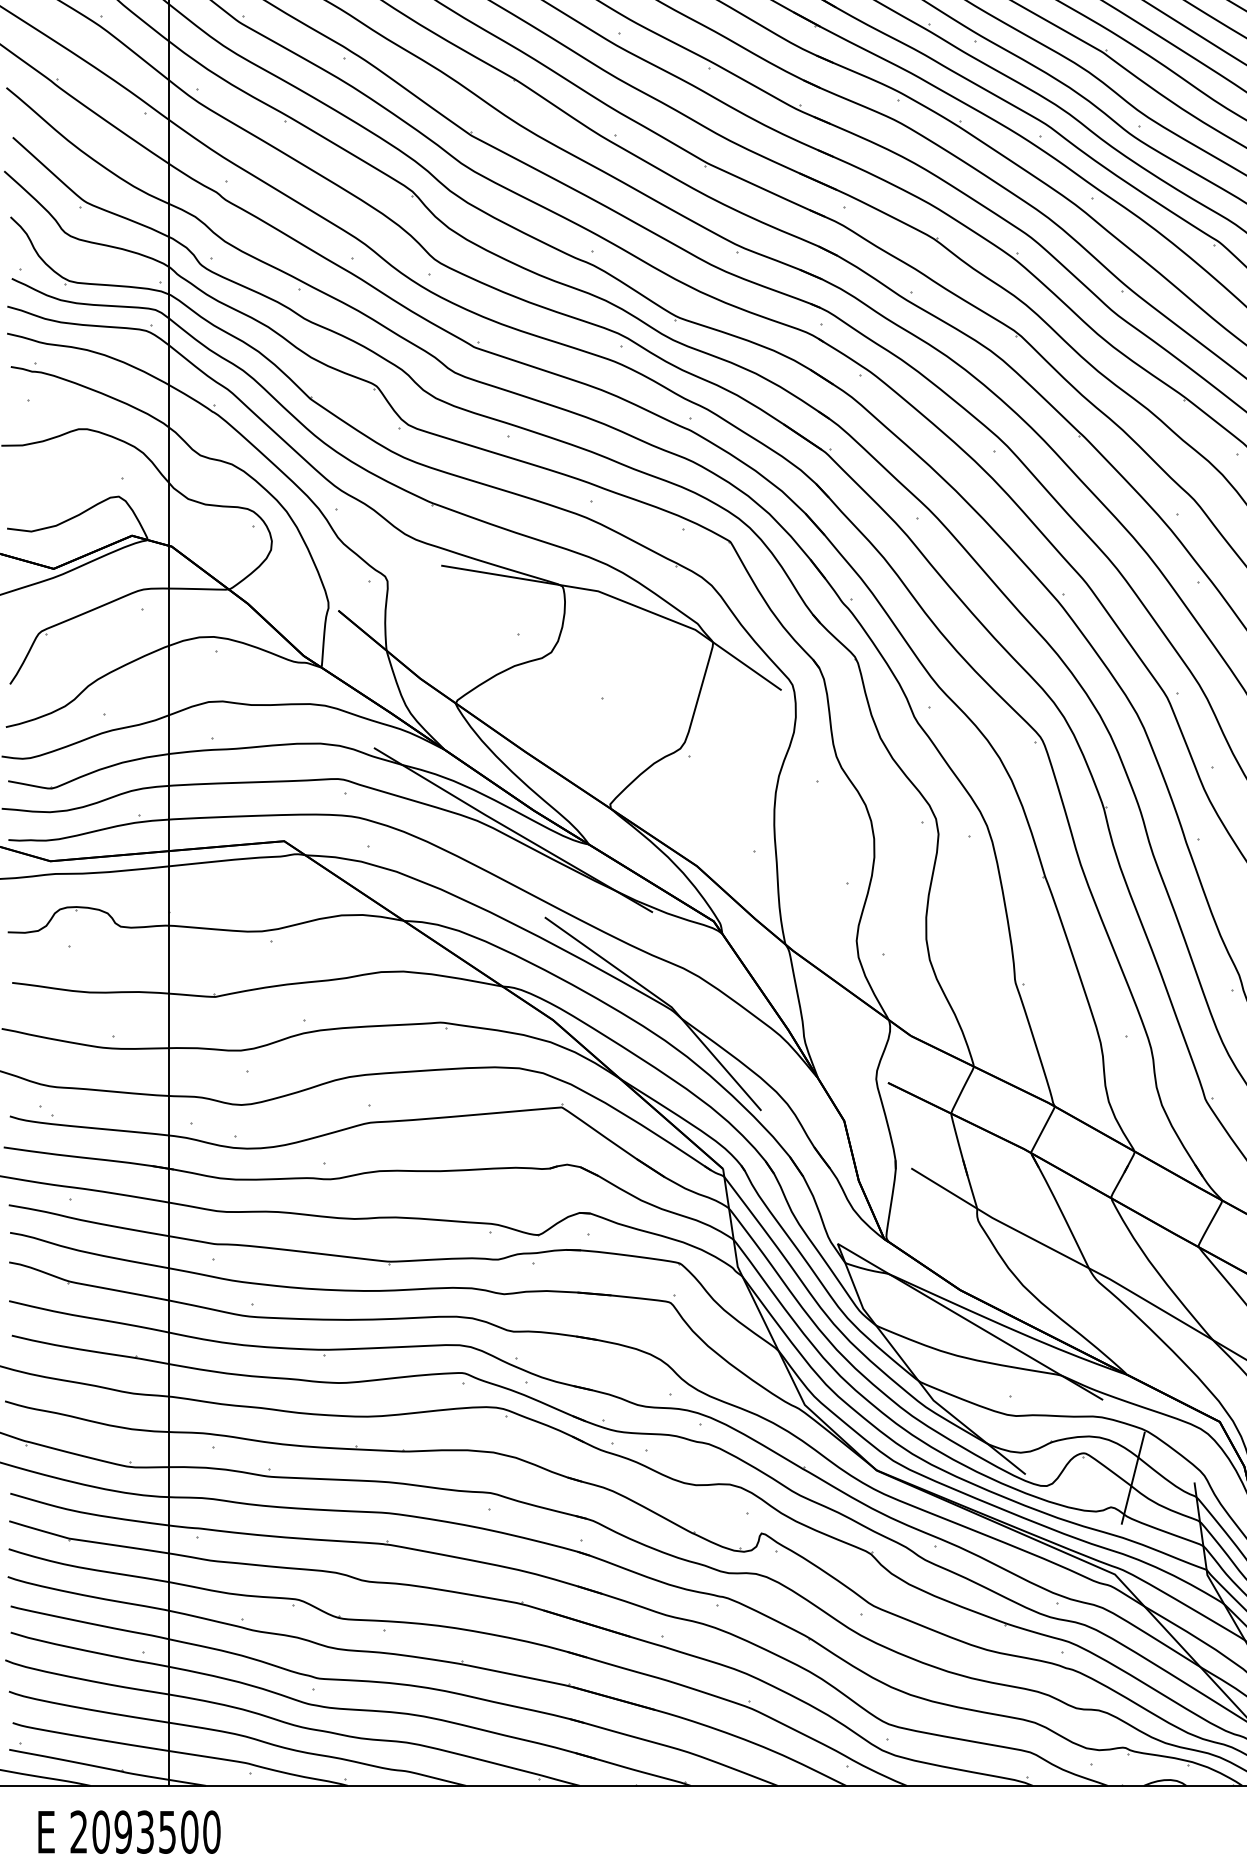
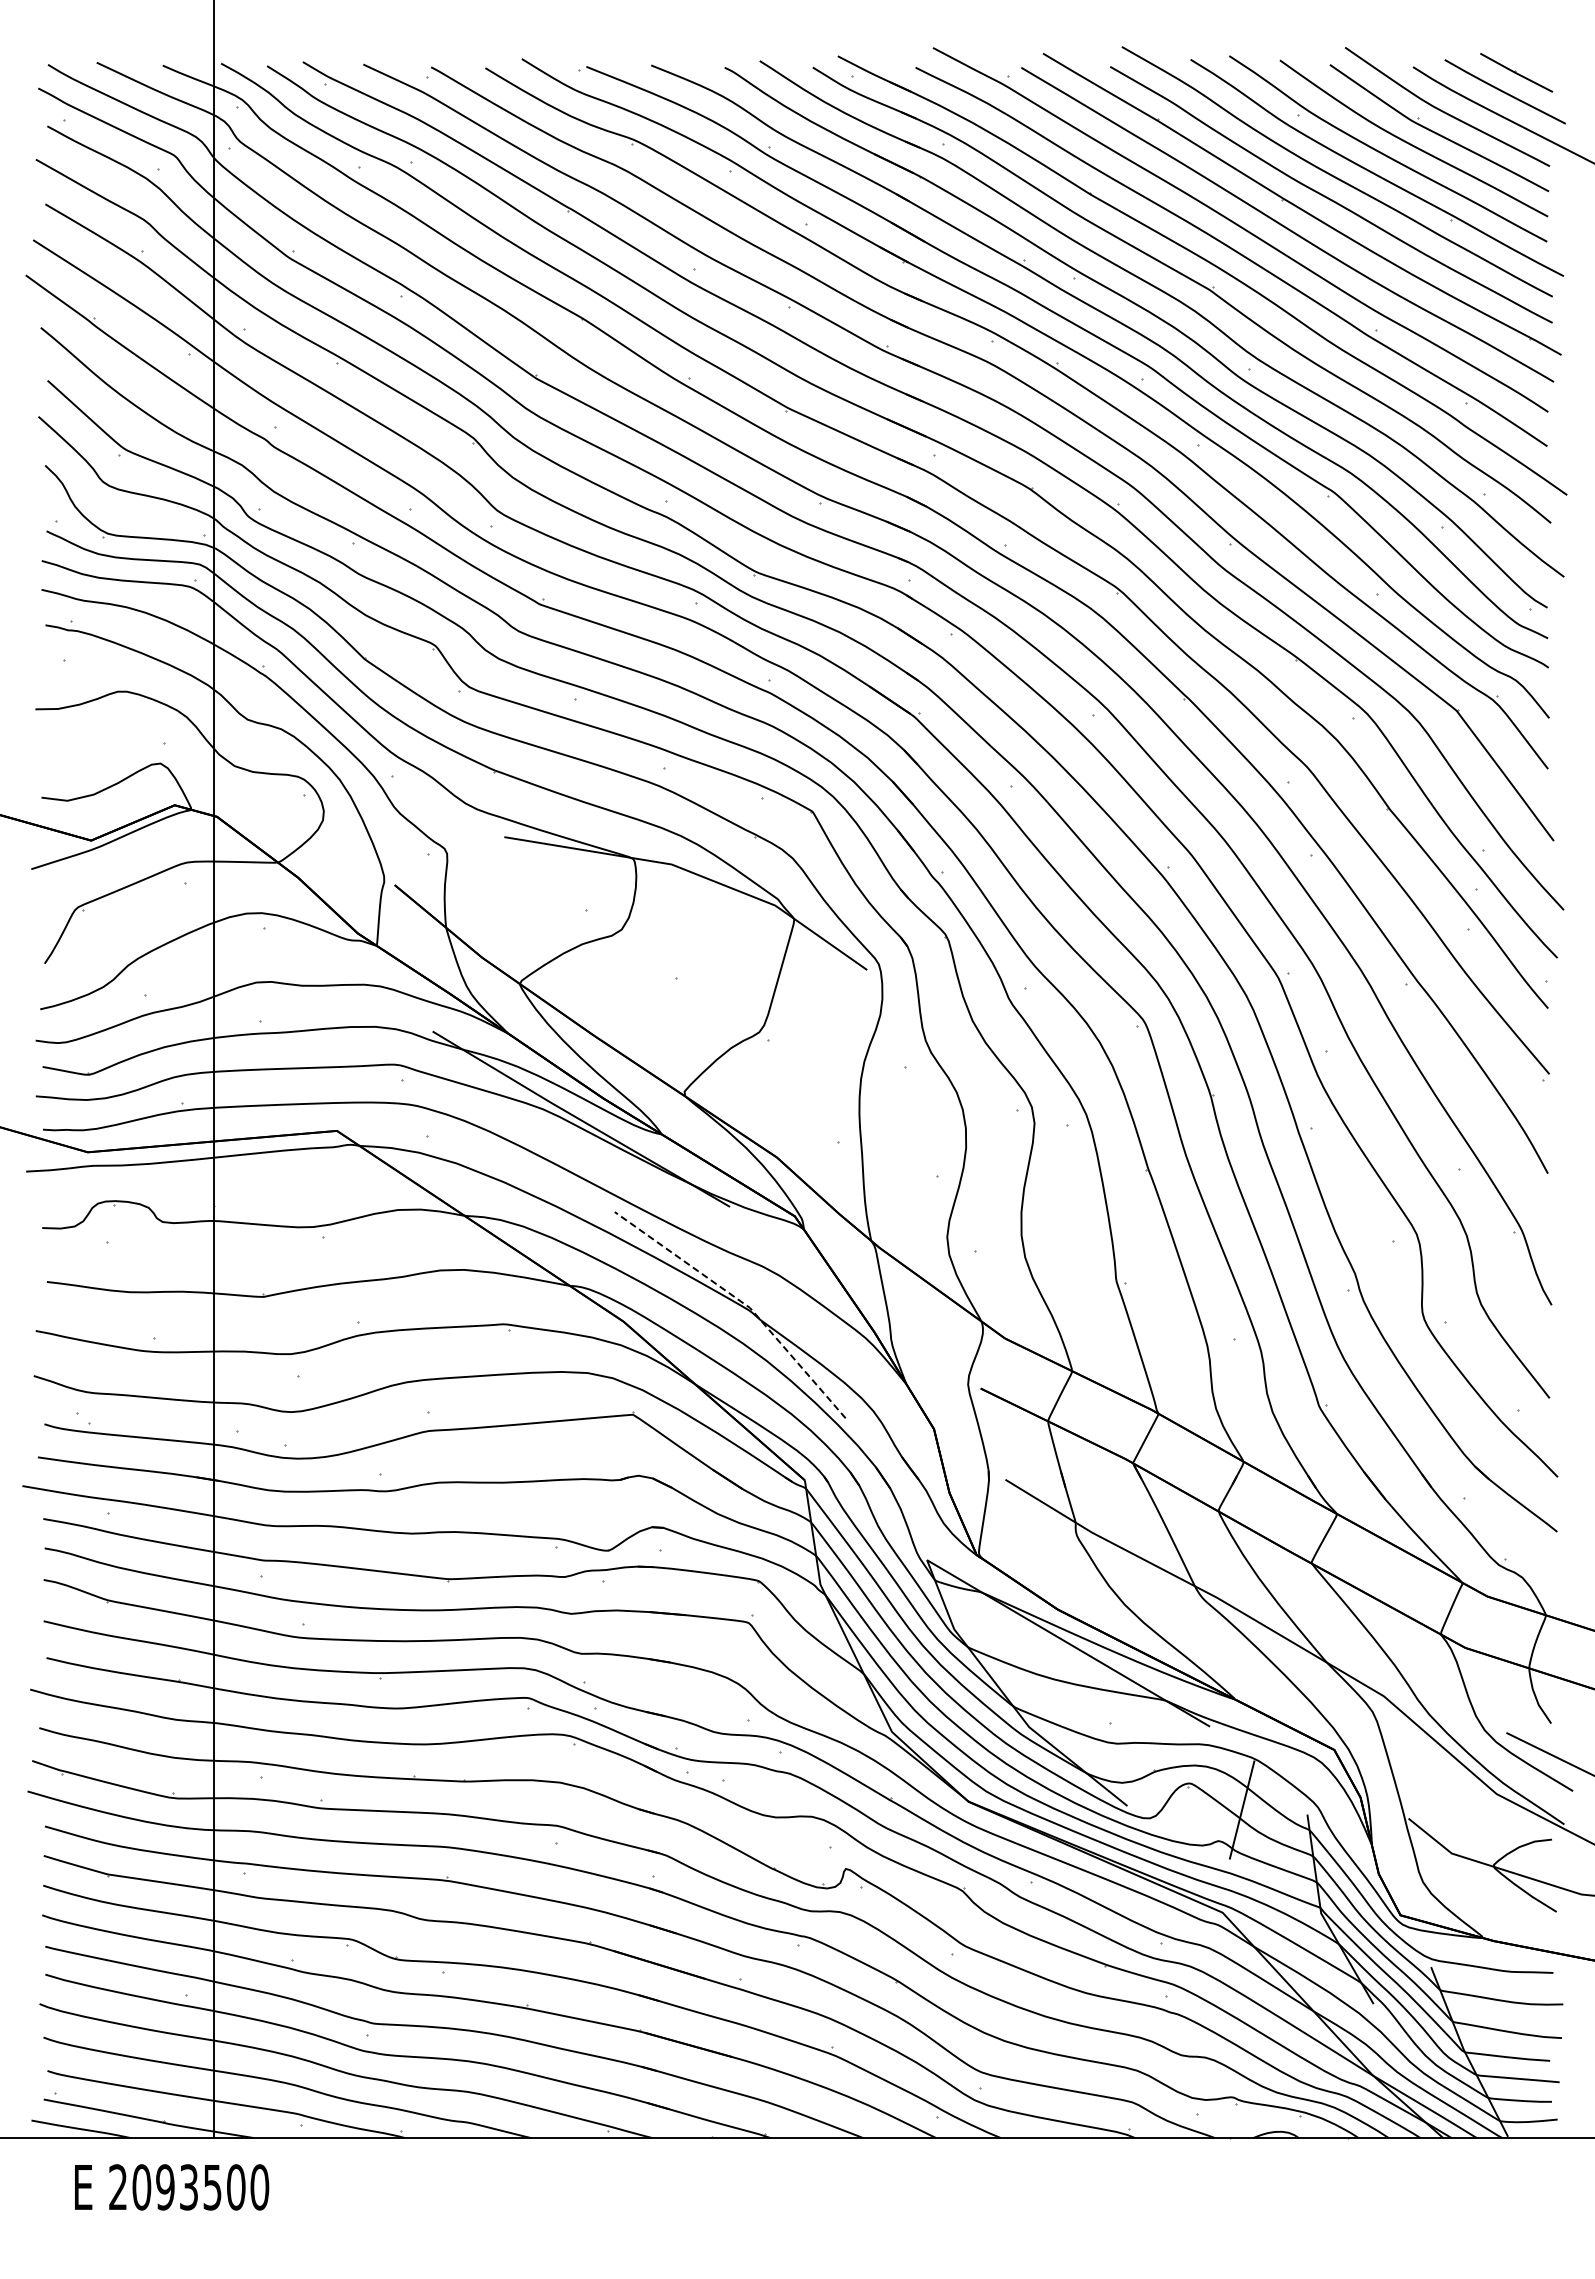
line: (664, 1002) -> (742, 1302), solid -> dashed

